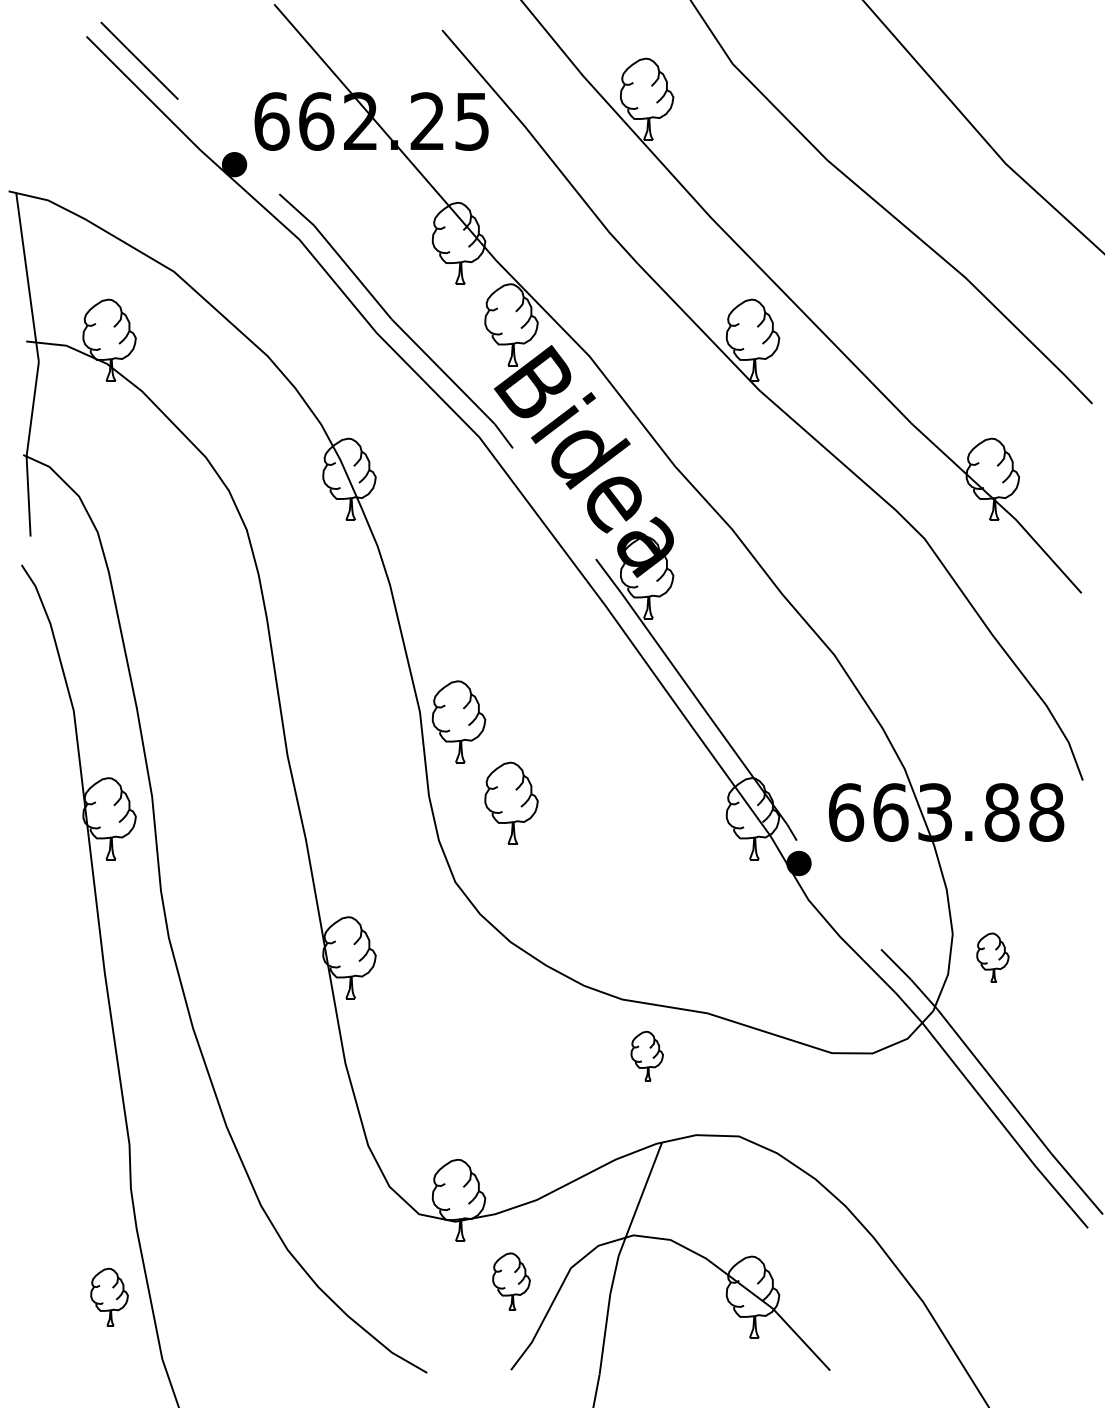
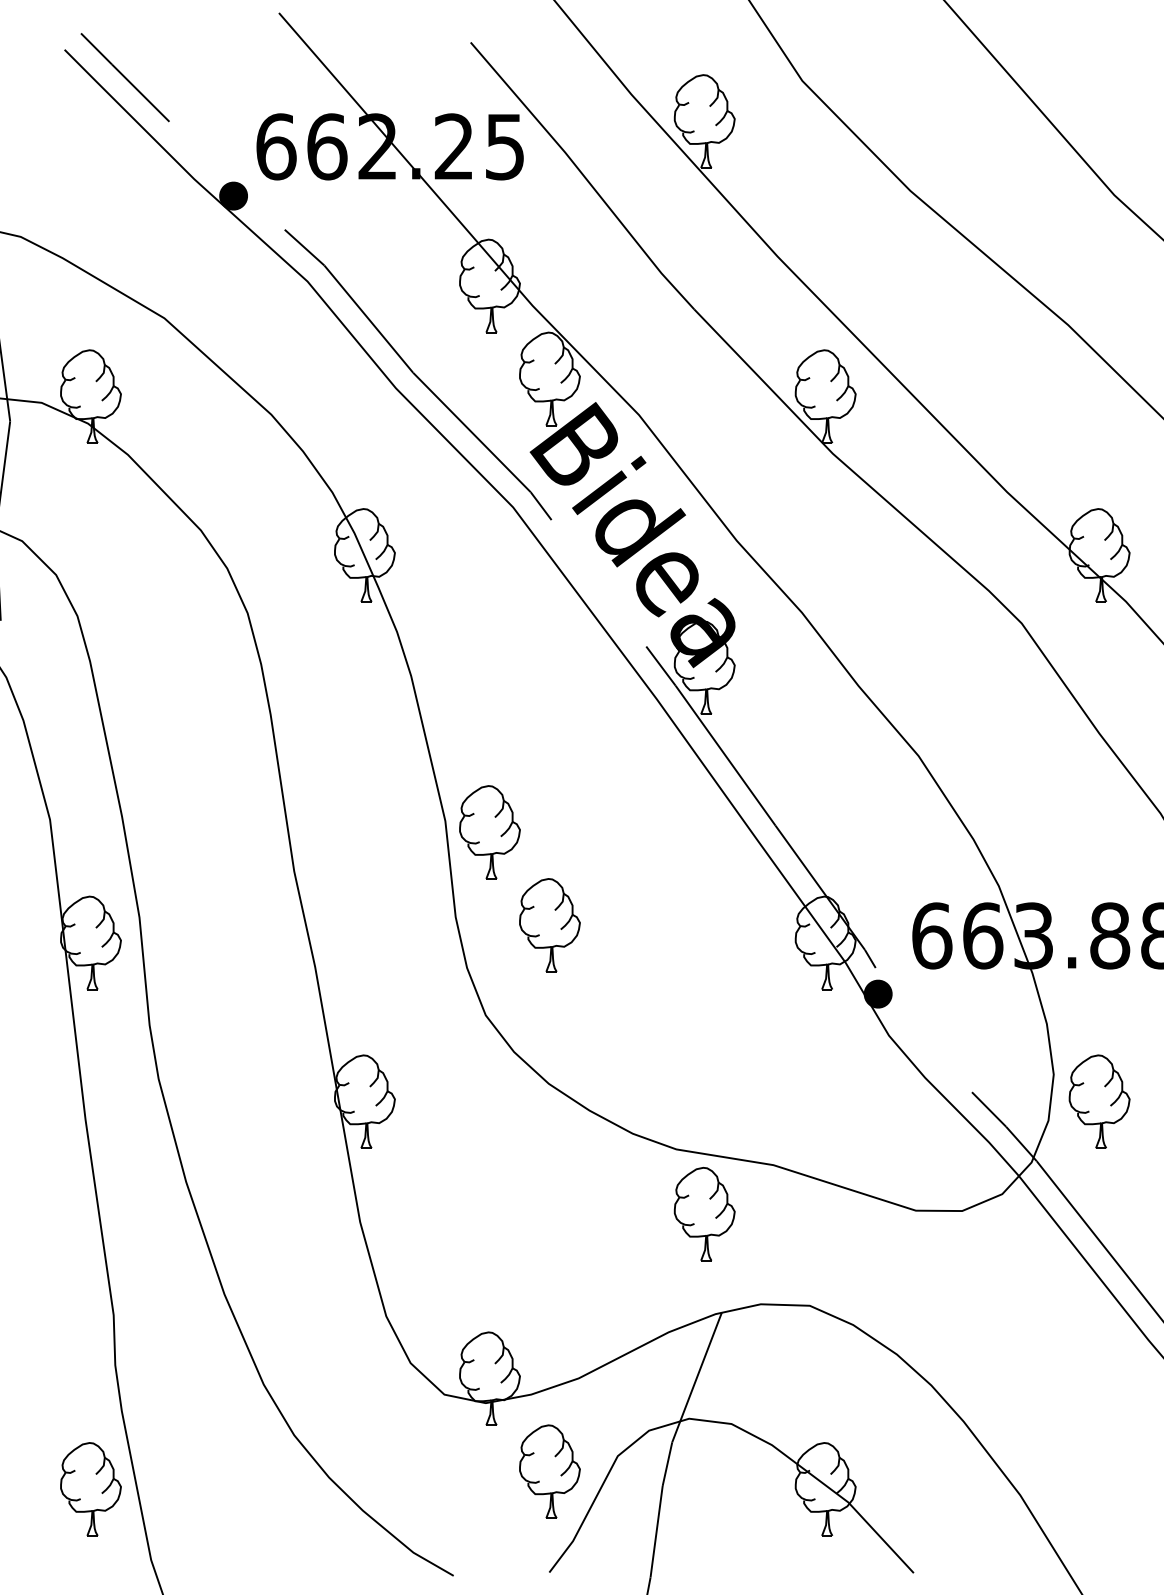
part: (992, 957) -> (1099, 1101), size x1.67
part: (647, 1055) -> (705, 1213), size x1.67
part: (511, 1281) -> (549, 1471), size x1.43
part: (109, 1296) -> (90, 1488), size x1.43

